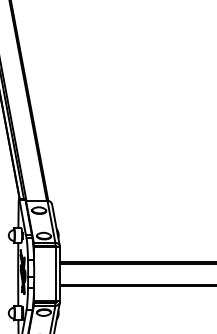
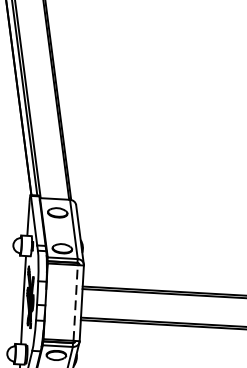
line: (55, 273) -> (75, 301), solid -> dashed

